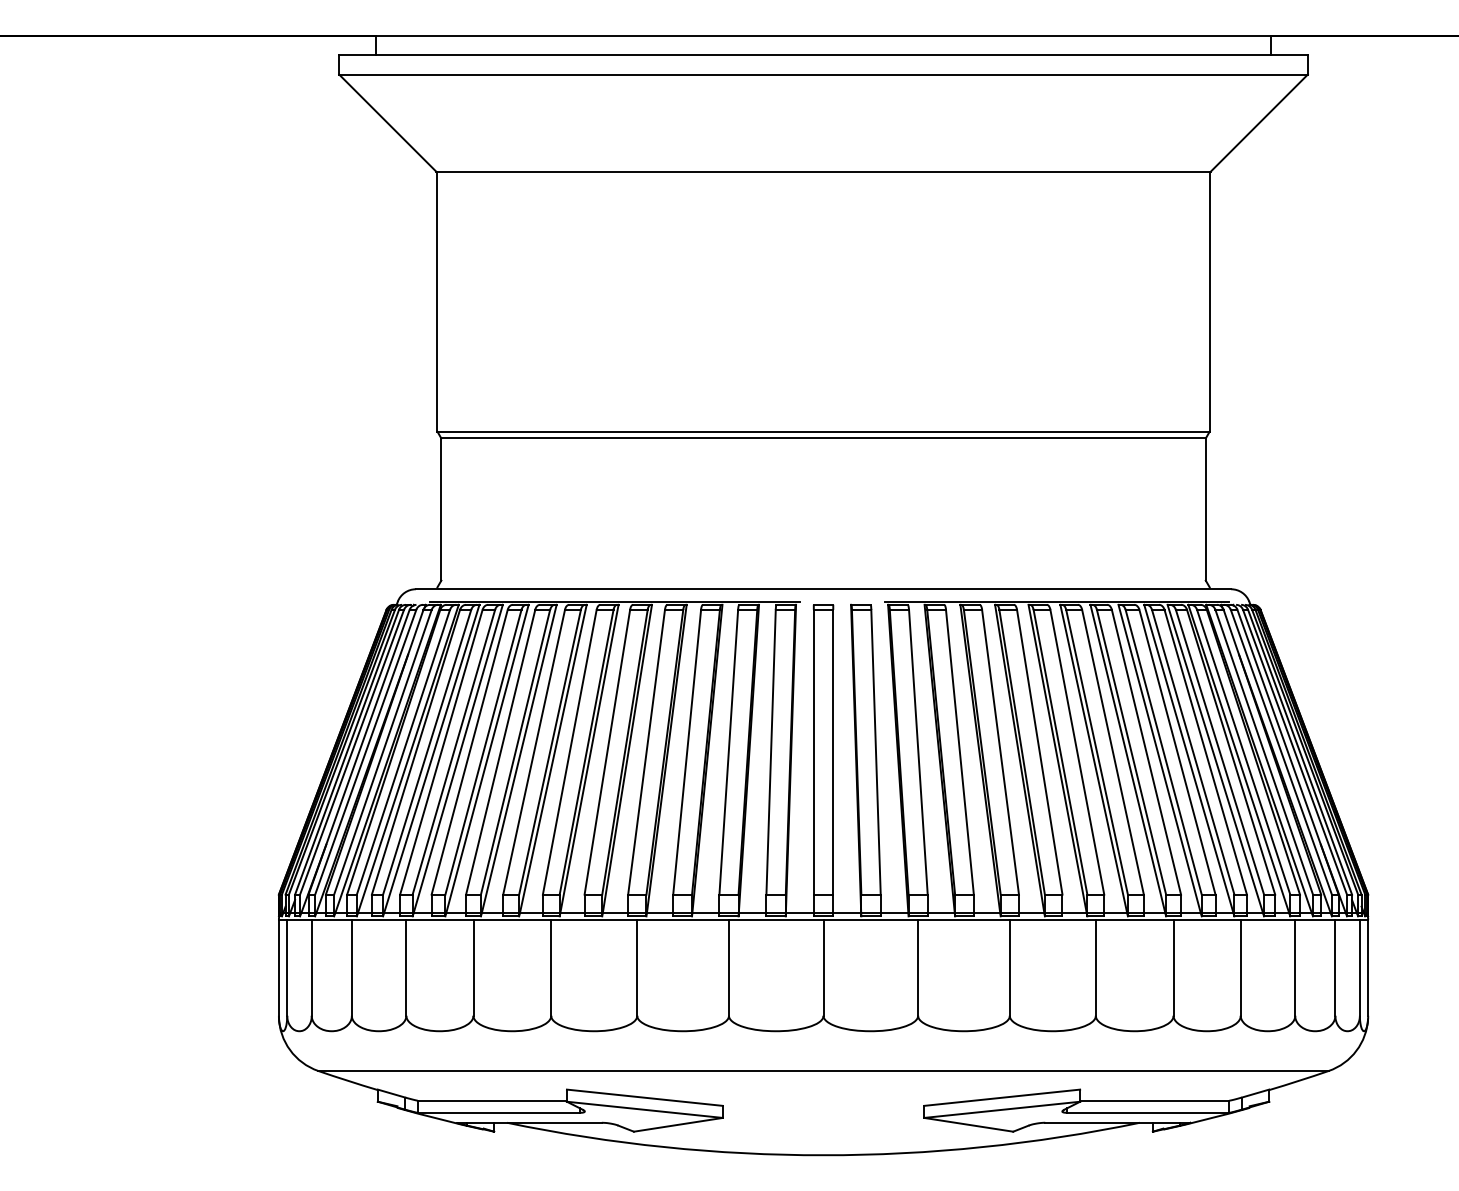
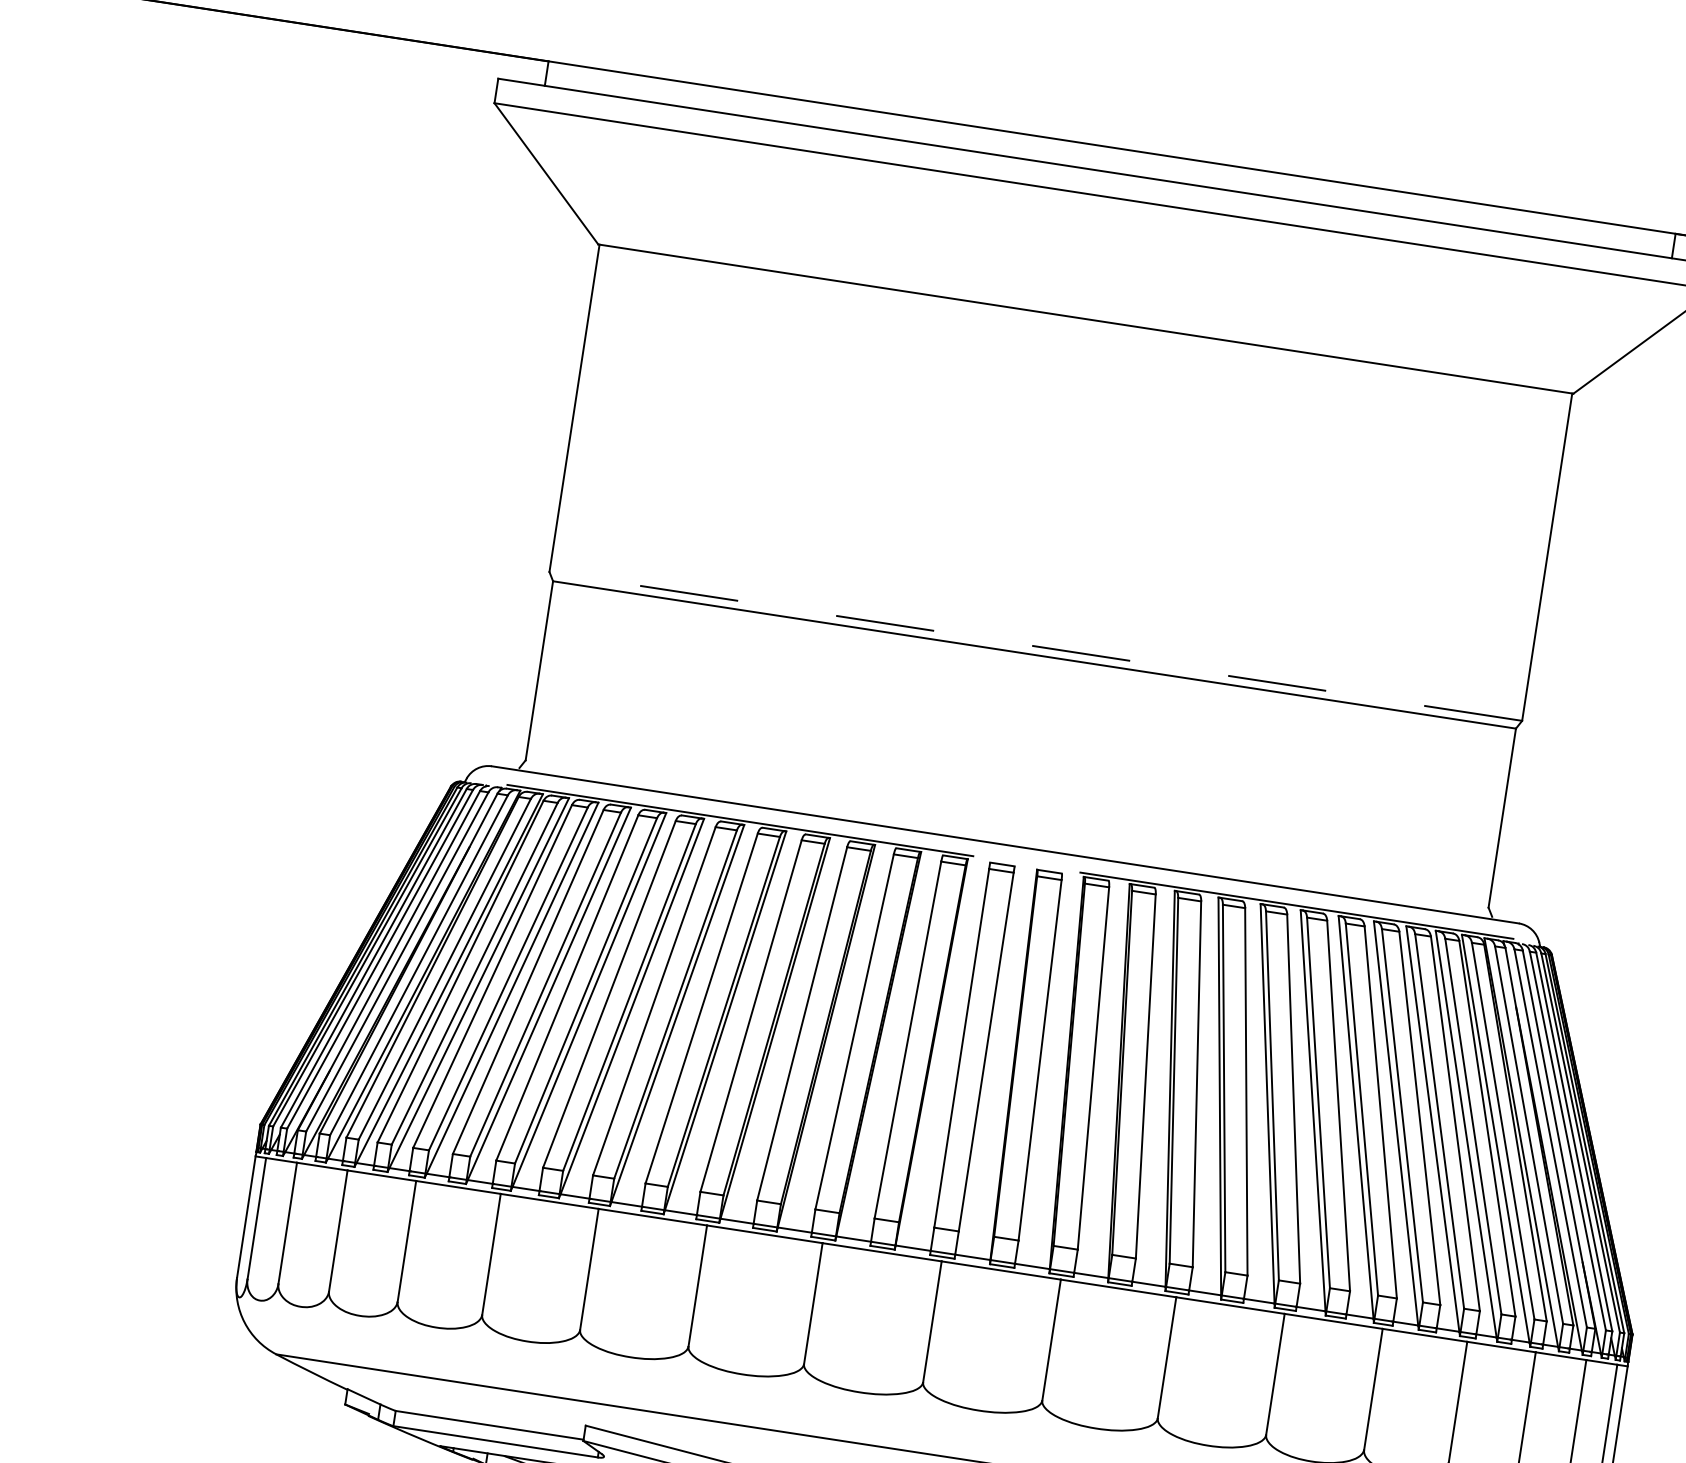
line: (823, 431) -> (1035, 646), solid -> dashed

